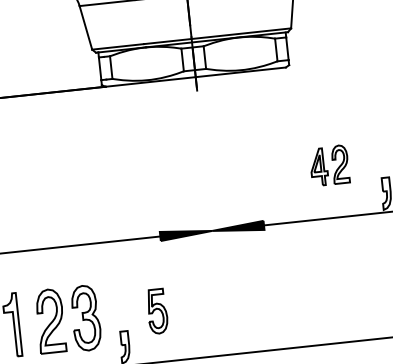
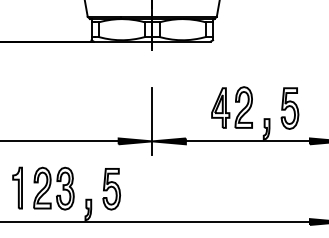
part: (328, 165) -> (231, 107), size x1.67
line: (209, 200) -> (152, 121), added
part: (157, 311) -> (111, 189), size x1.43

